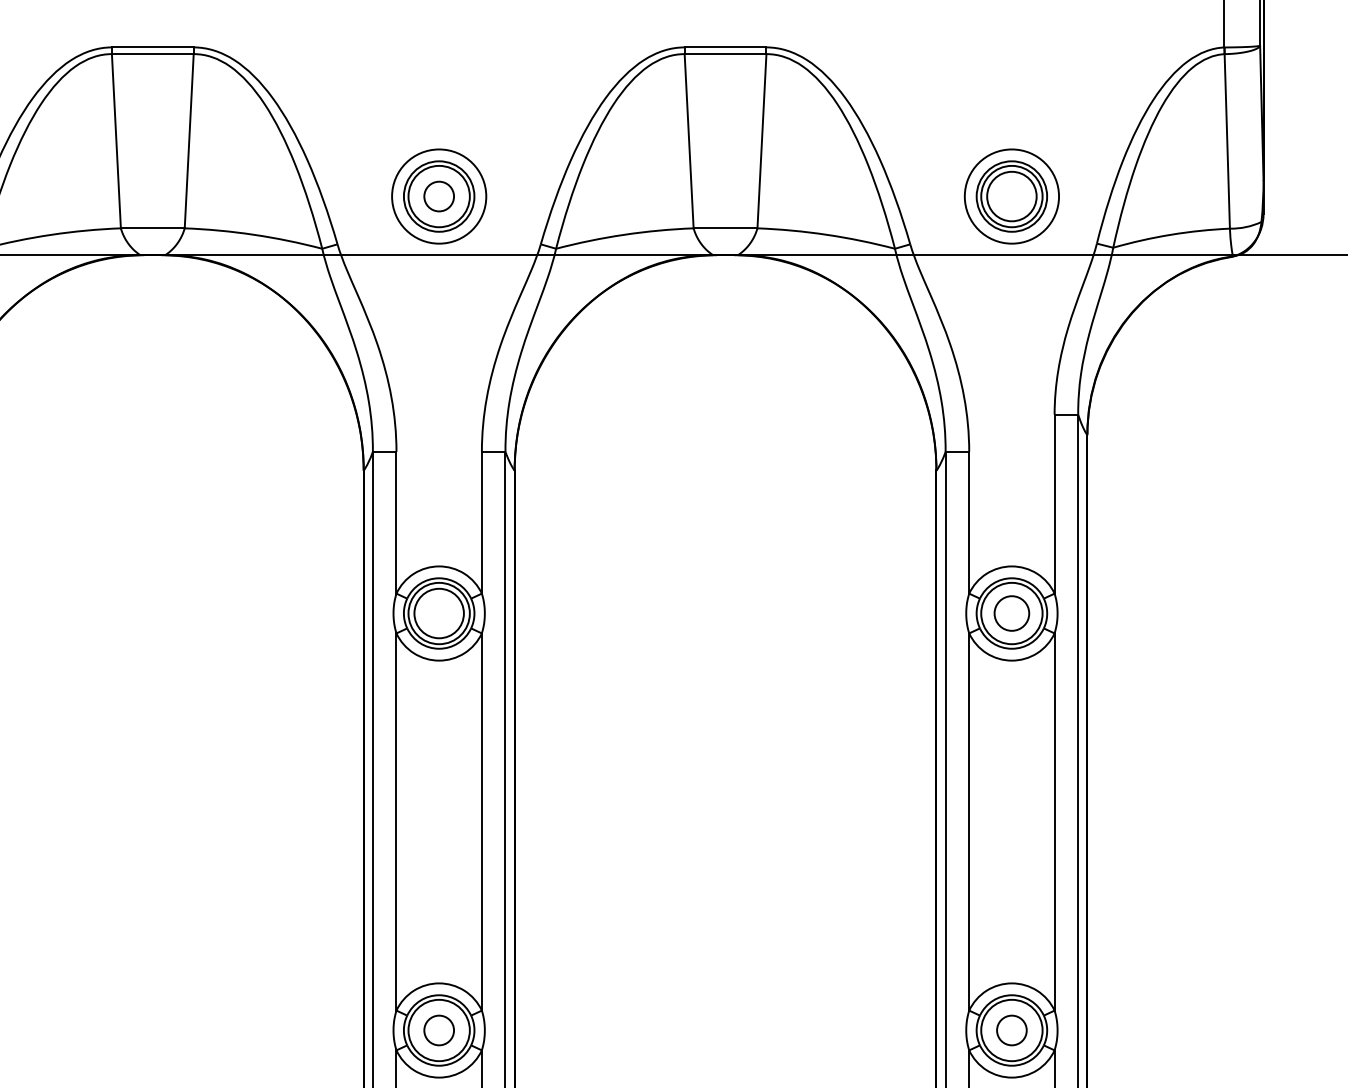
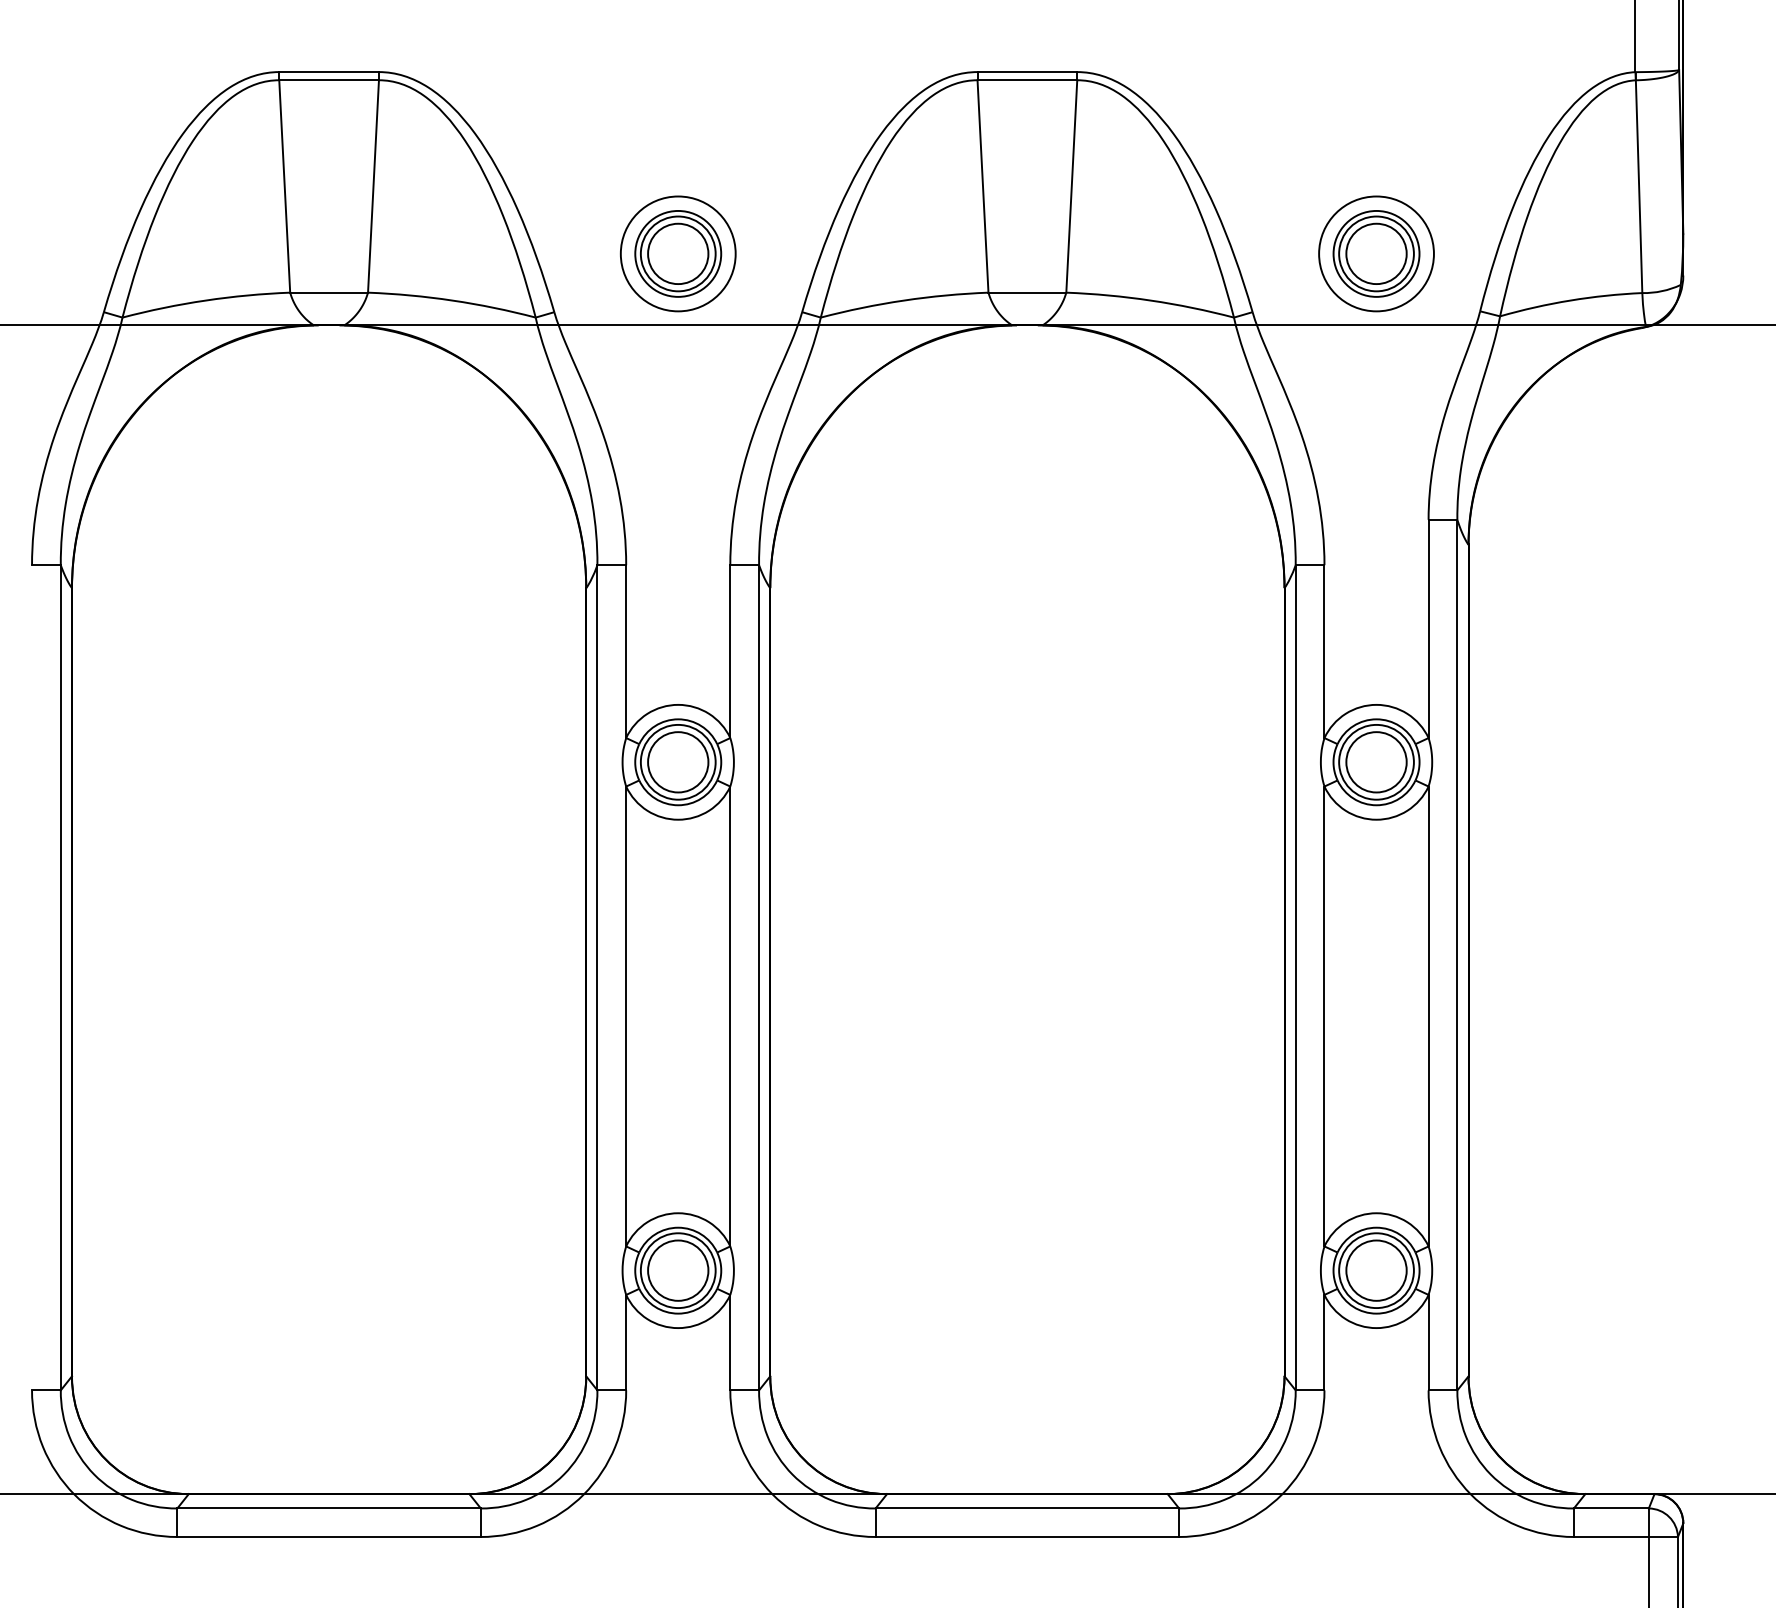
circle: (439, 196) -> (678, 253), size x1.67
circle: (1011, 613) -> (1376, 762), size x1.43
circle: (439, 1030) -> (678, 1270), size x1.67
circle: (1011, 1030) -> (1376, 1270), size x1.67

